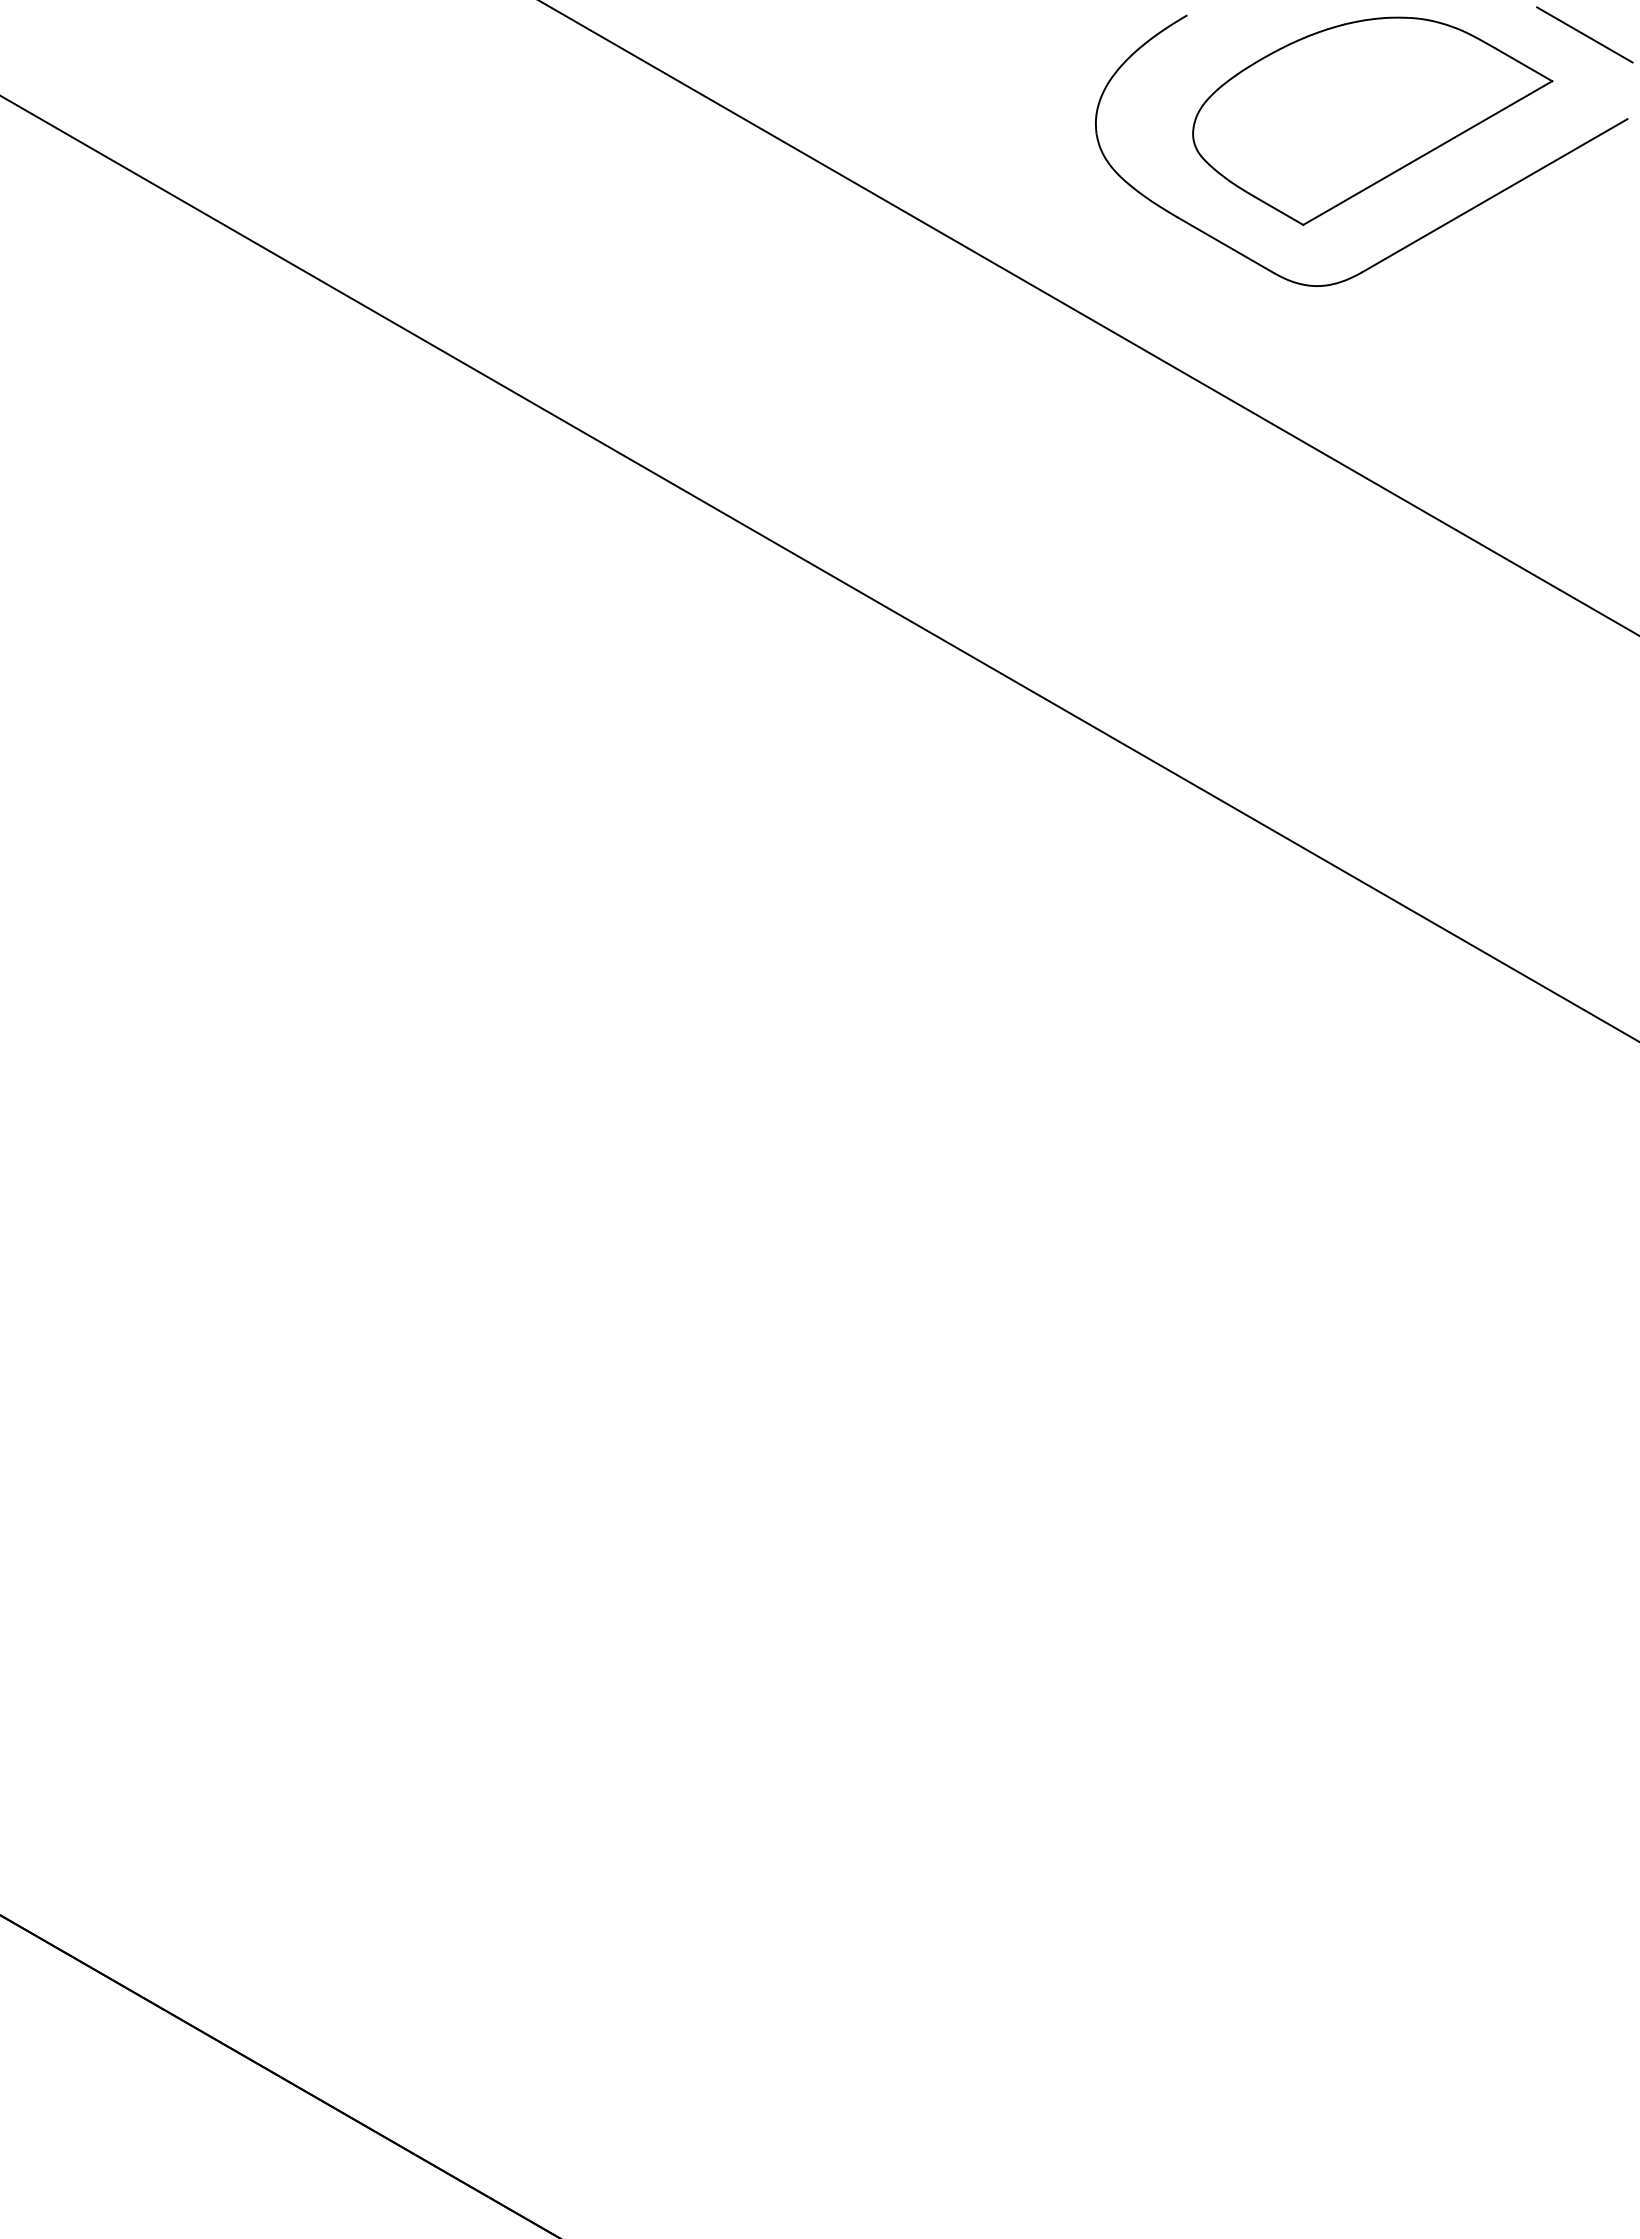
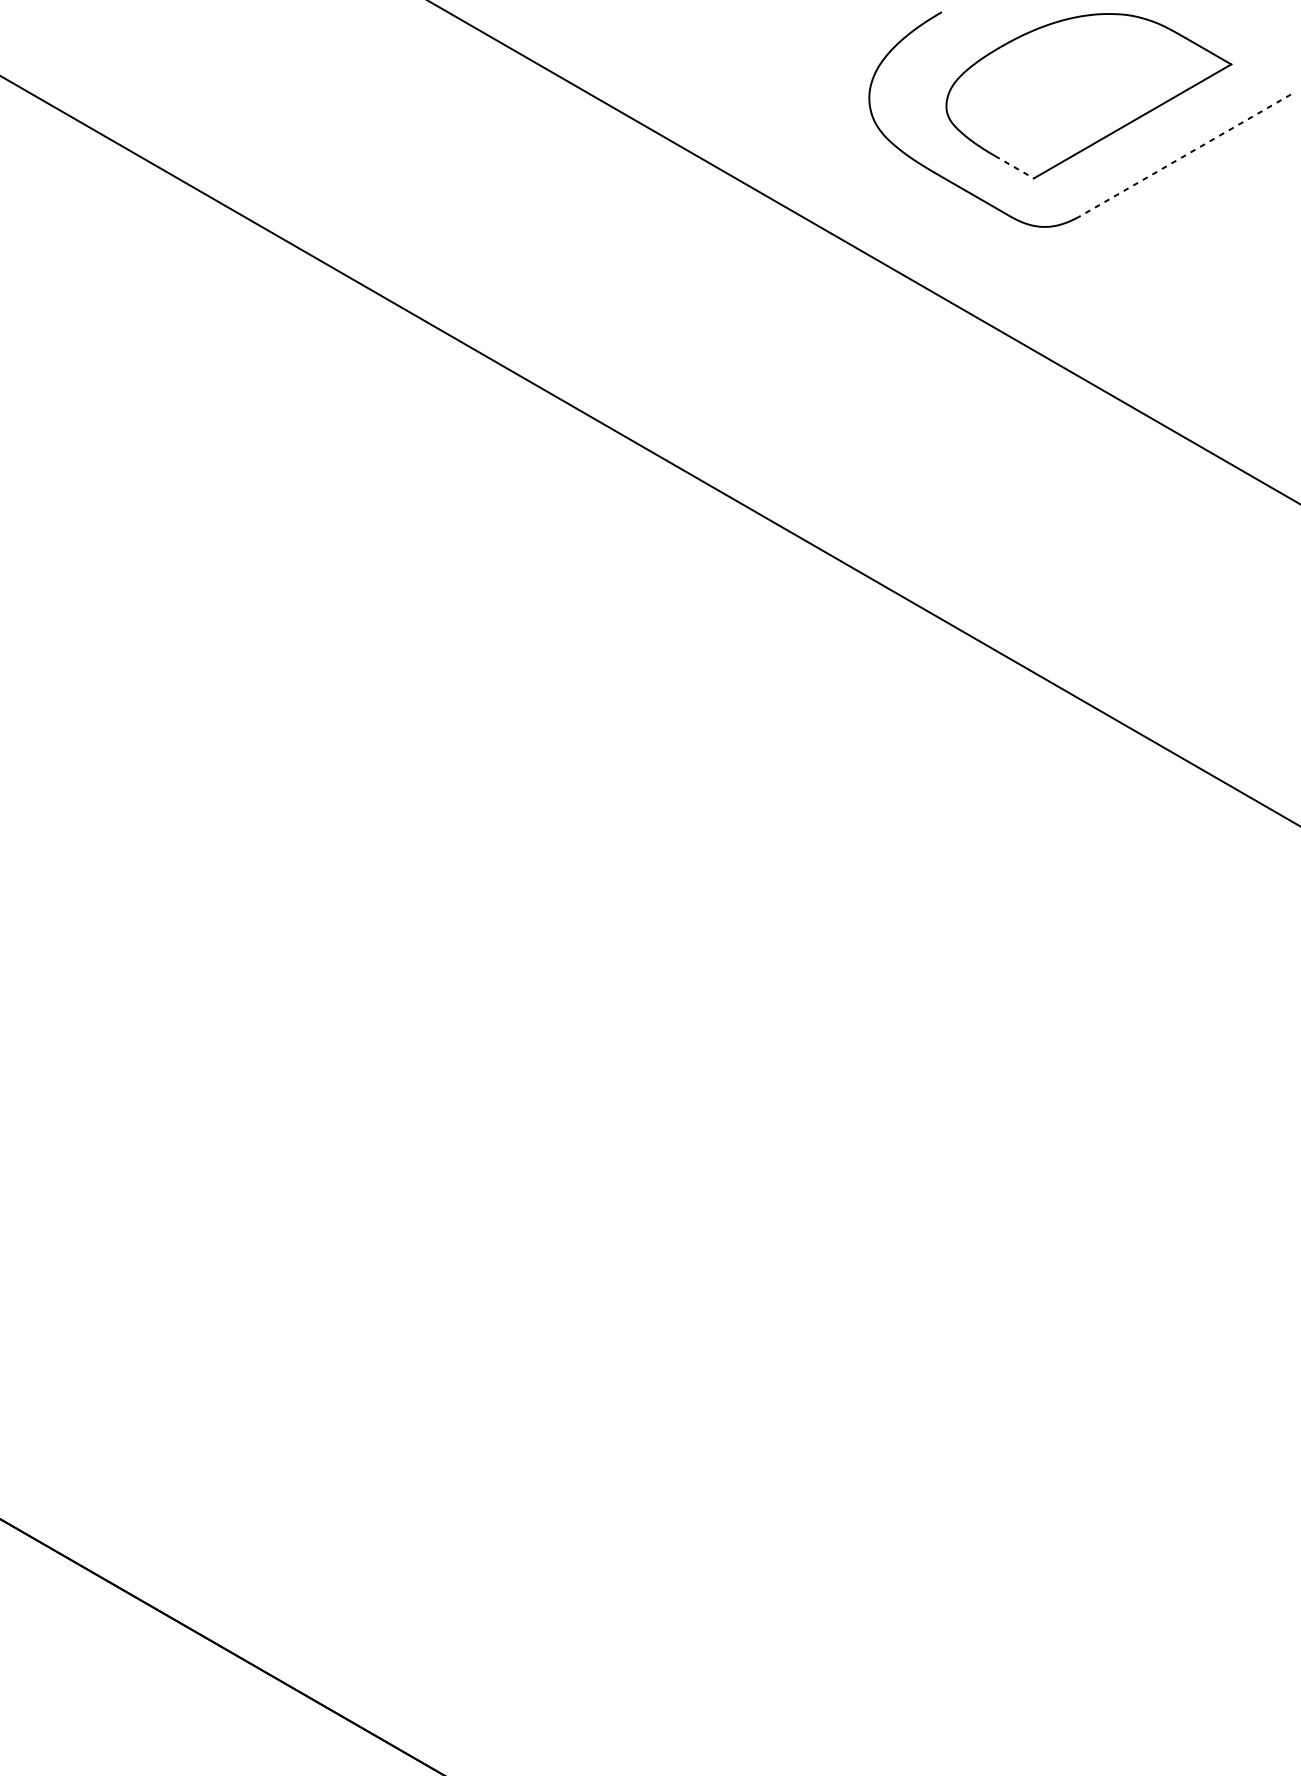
line: (1584, 34) -> (1256, 27), removed
line: (1494, 195) -> (1185, 155), solid -> dashed
line: (1279, 210) -> (1014, 166), solid -> dashed

